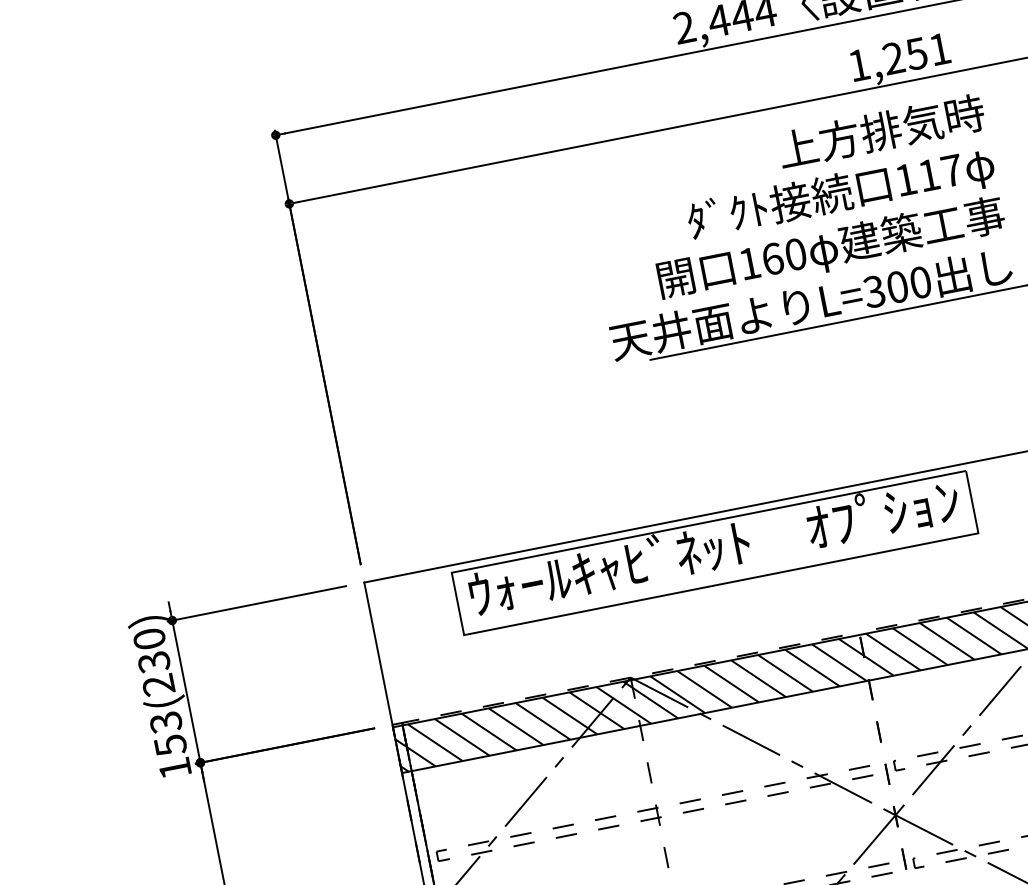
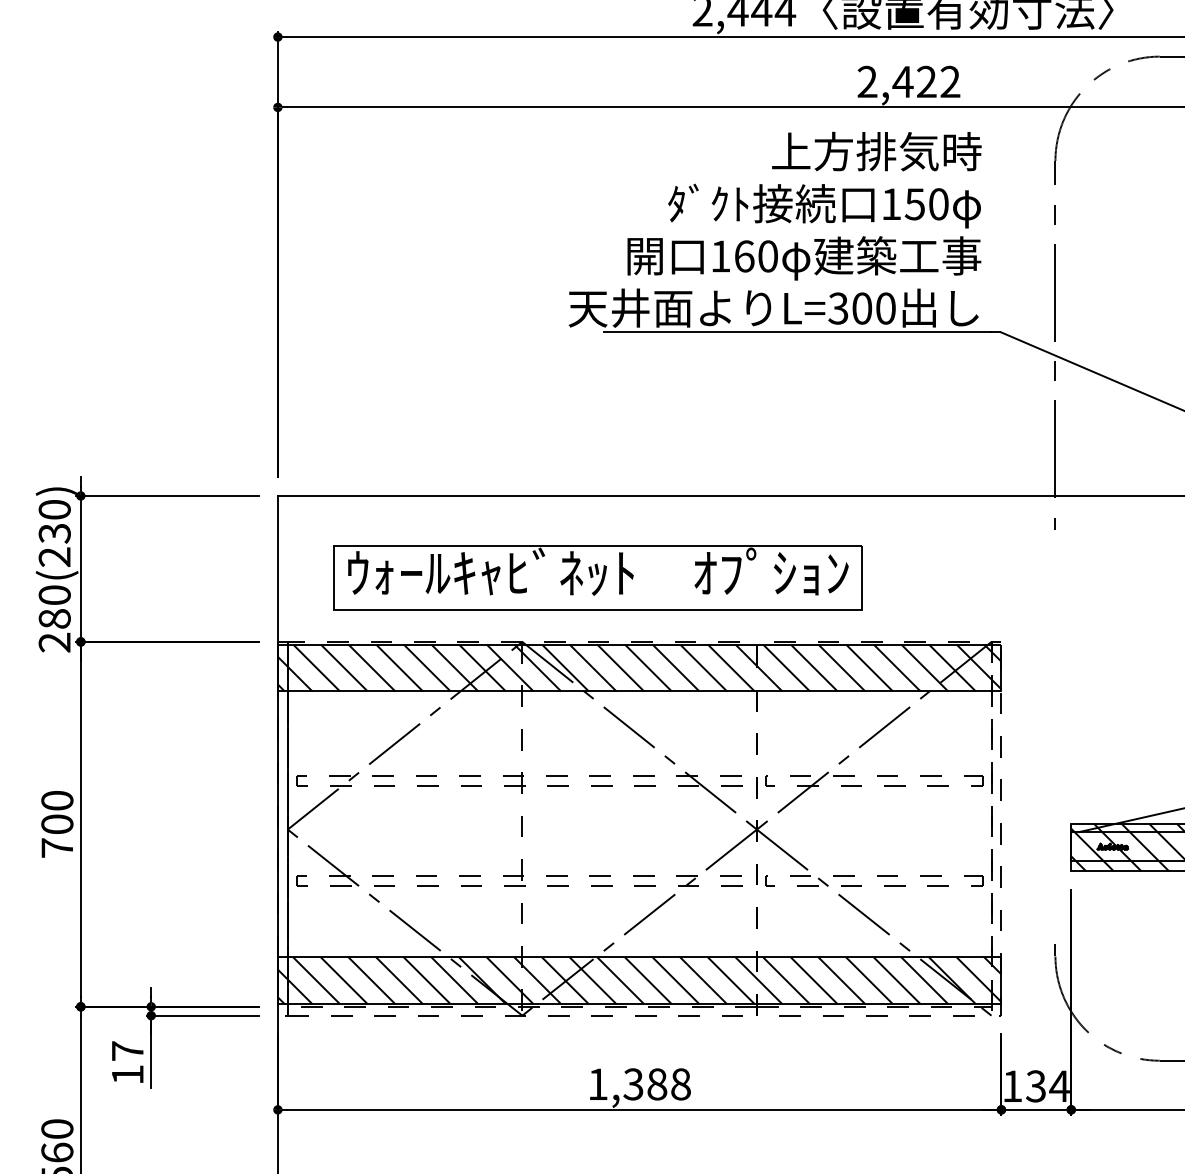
text: (898, 56) -> (908, 81), 1,251 -> 2,422
text: (940, 173) -> (926, 204), 117 -> 150
part: (714, 552) -> (597, 577), moved
text: (170, 745) -> (54, 618), 153(230) -> 280(230)

